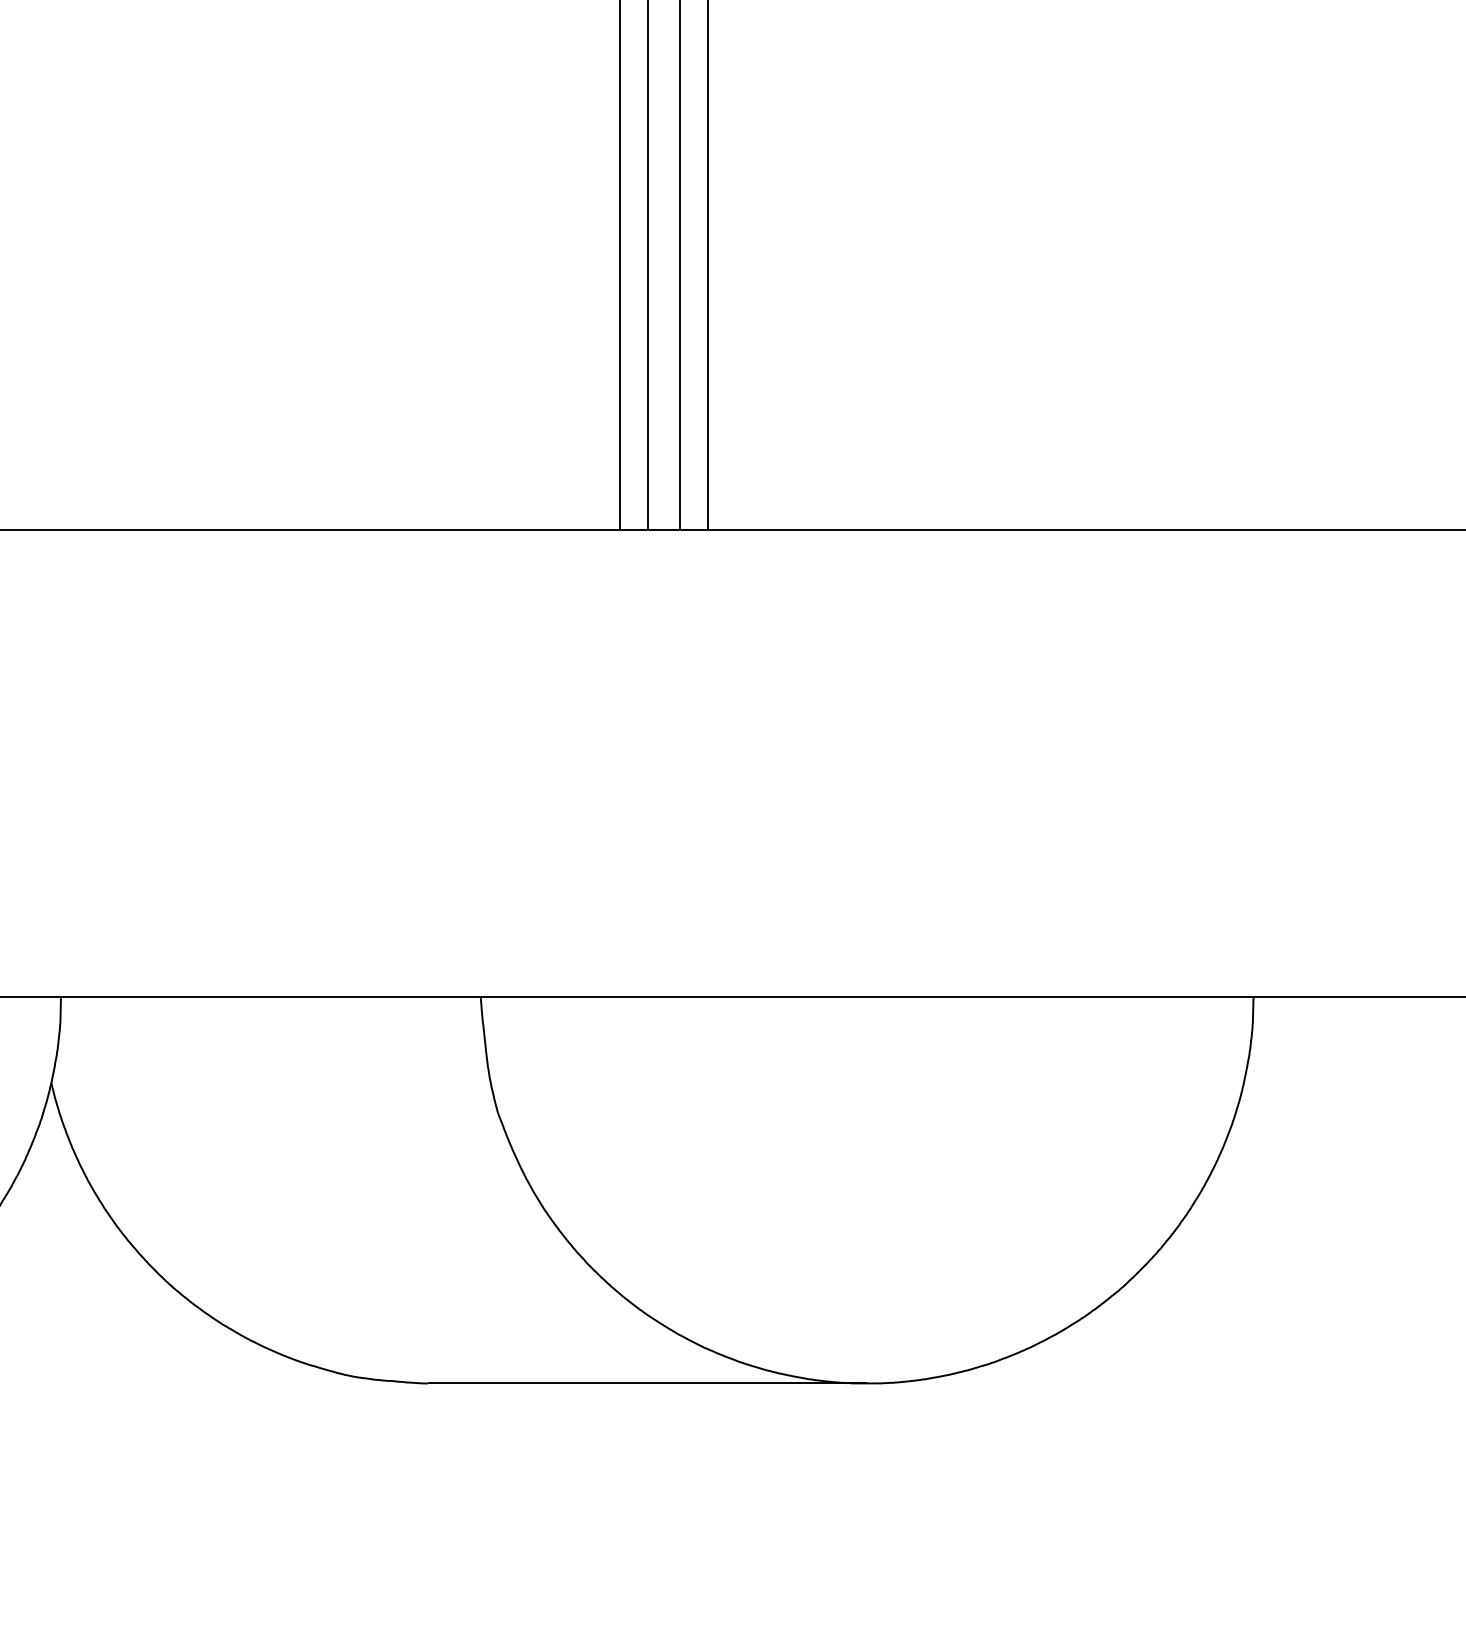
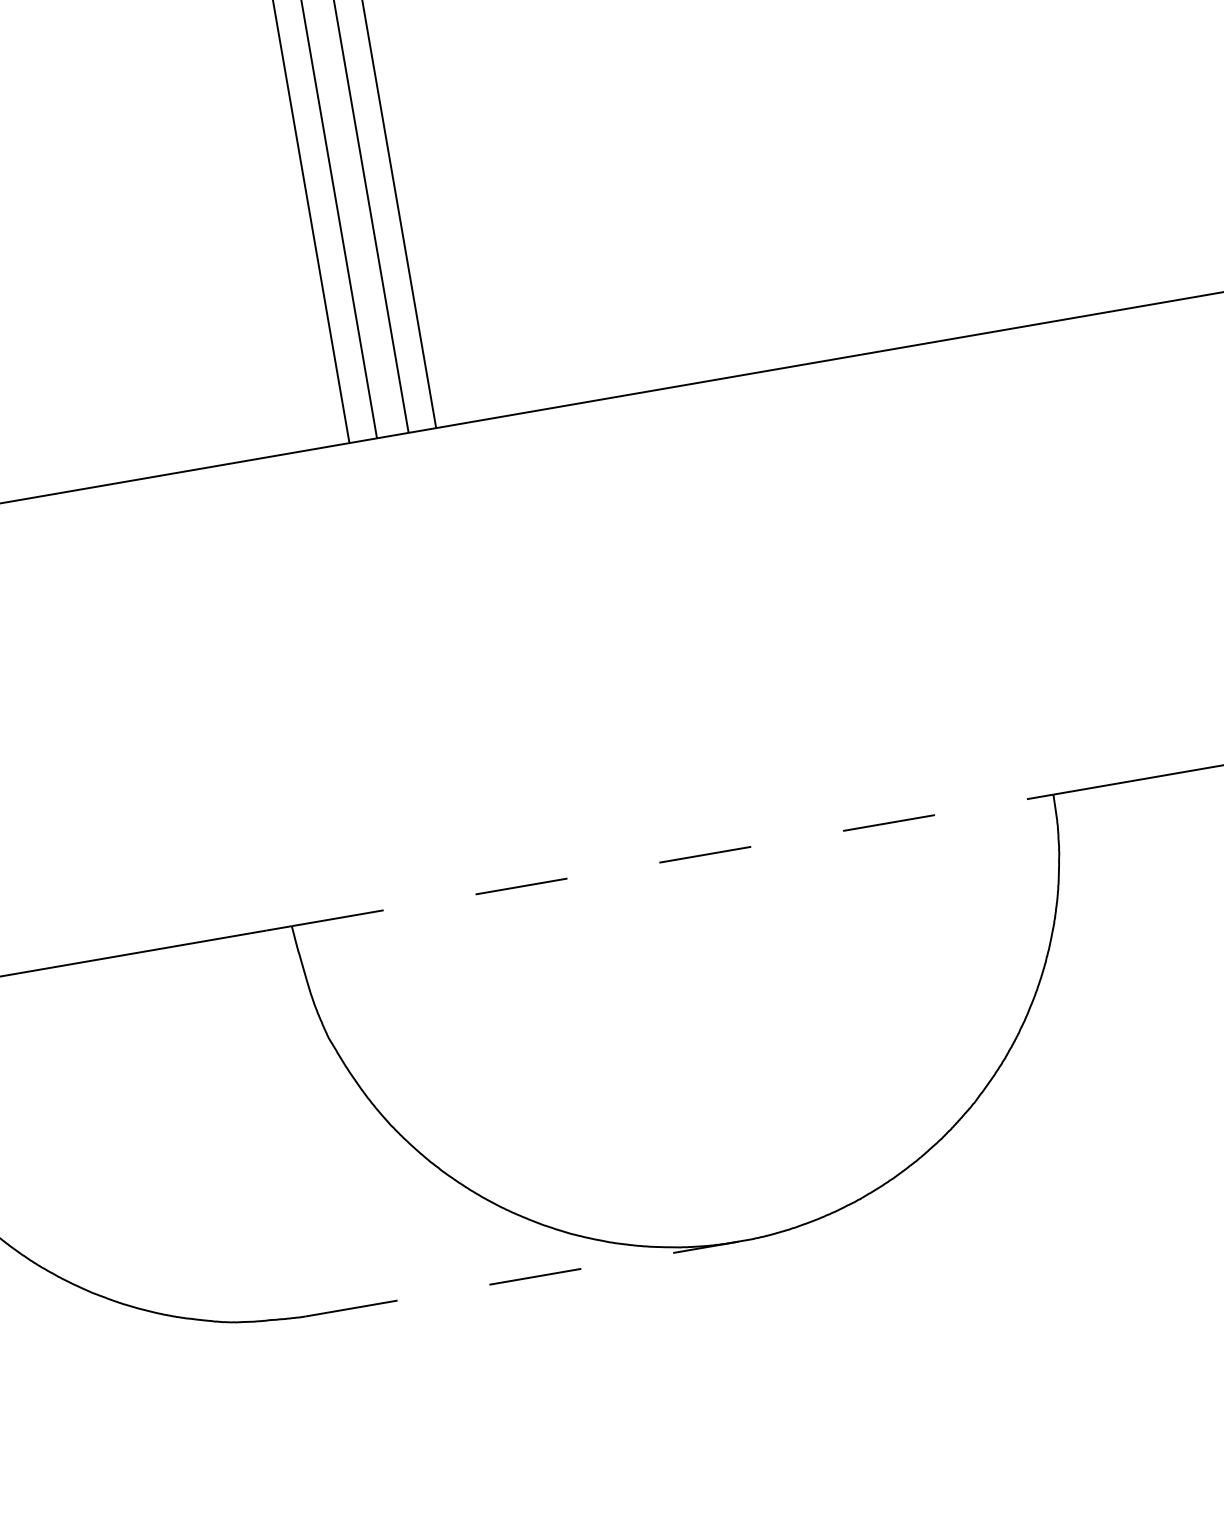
line: (867, 996) -> (672, 860), solid -> dashed
line: (647, 1383) -> (522, 1279), solid -> dashed

